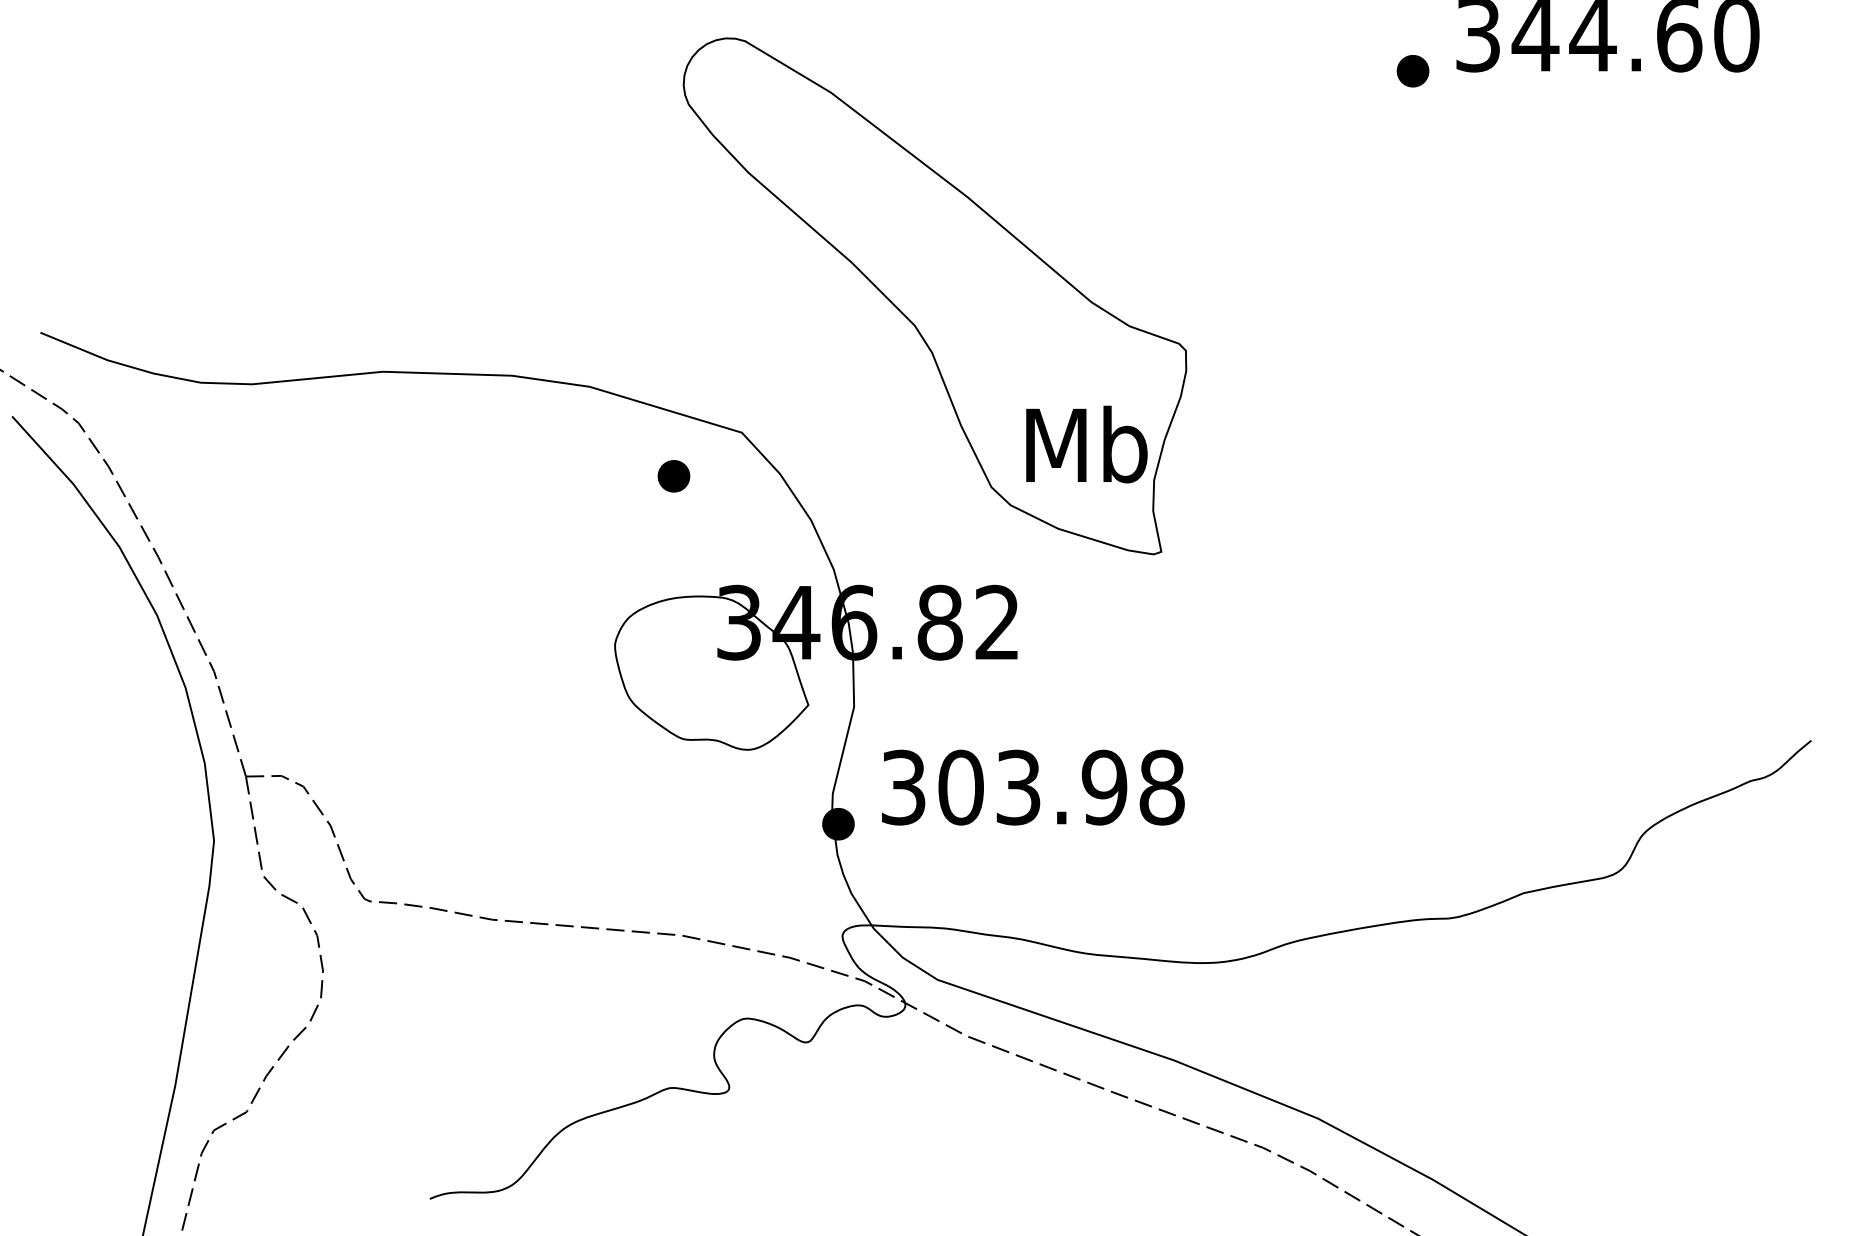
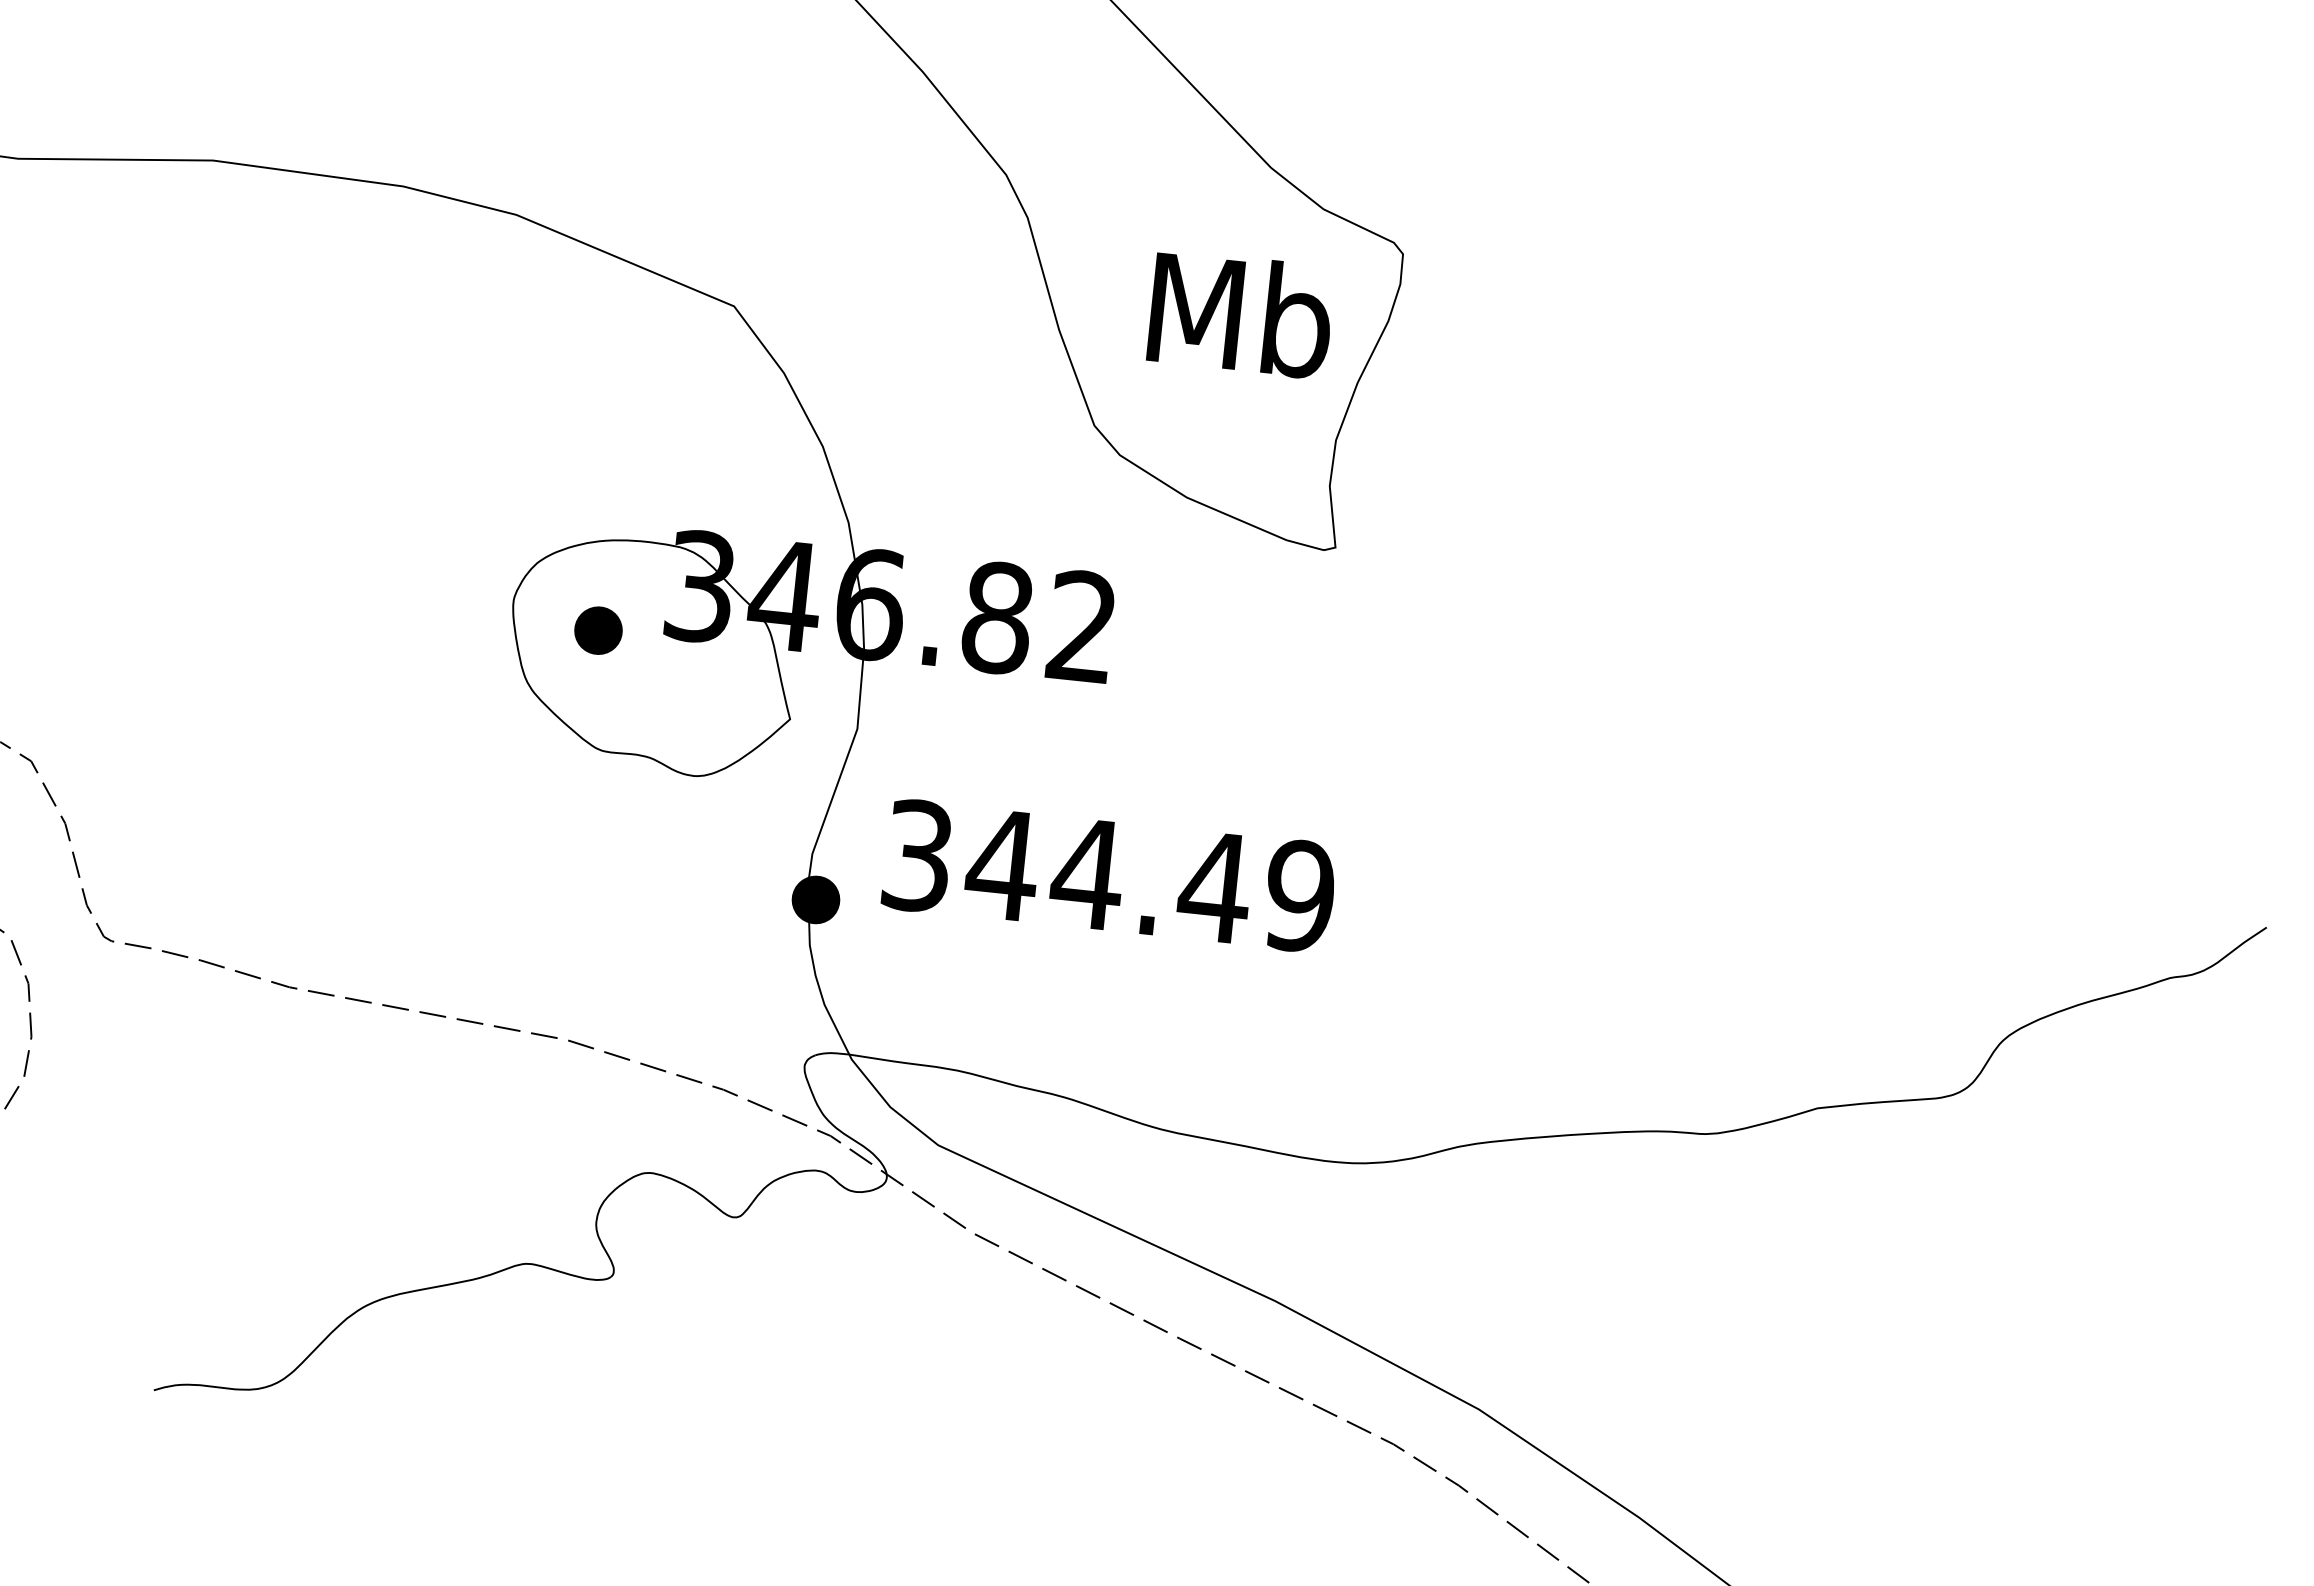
text: (1086, 444) -> (1240, 314), moved
part: (673, 476) -> (597, 630), moved
text: (1060, 787) -> (1149, 880), 303.98 -> 344.49

